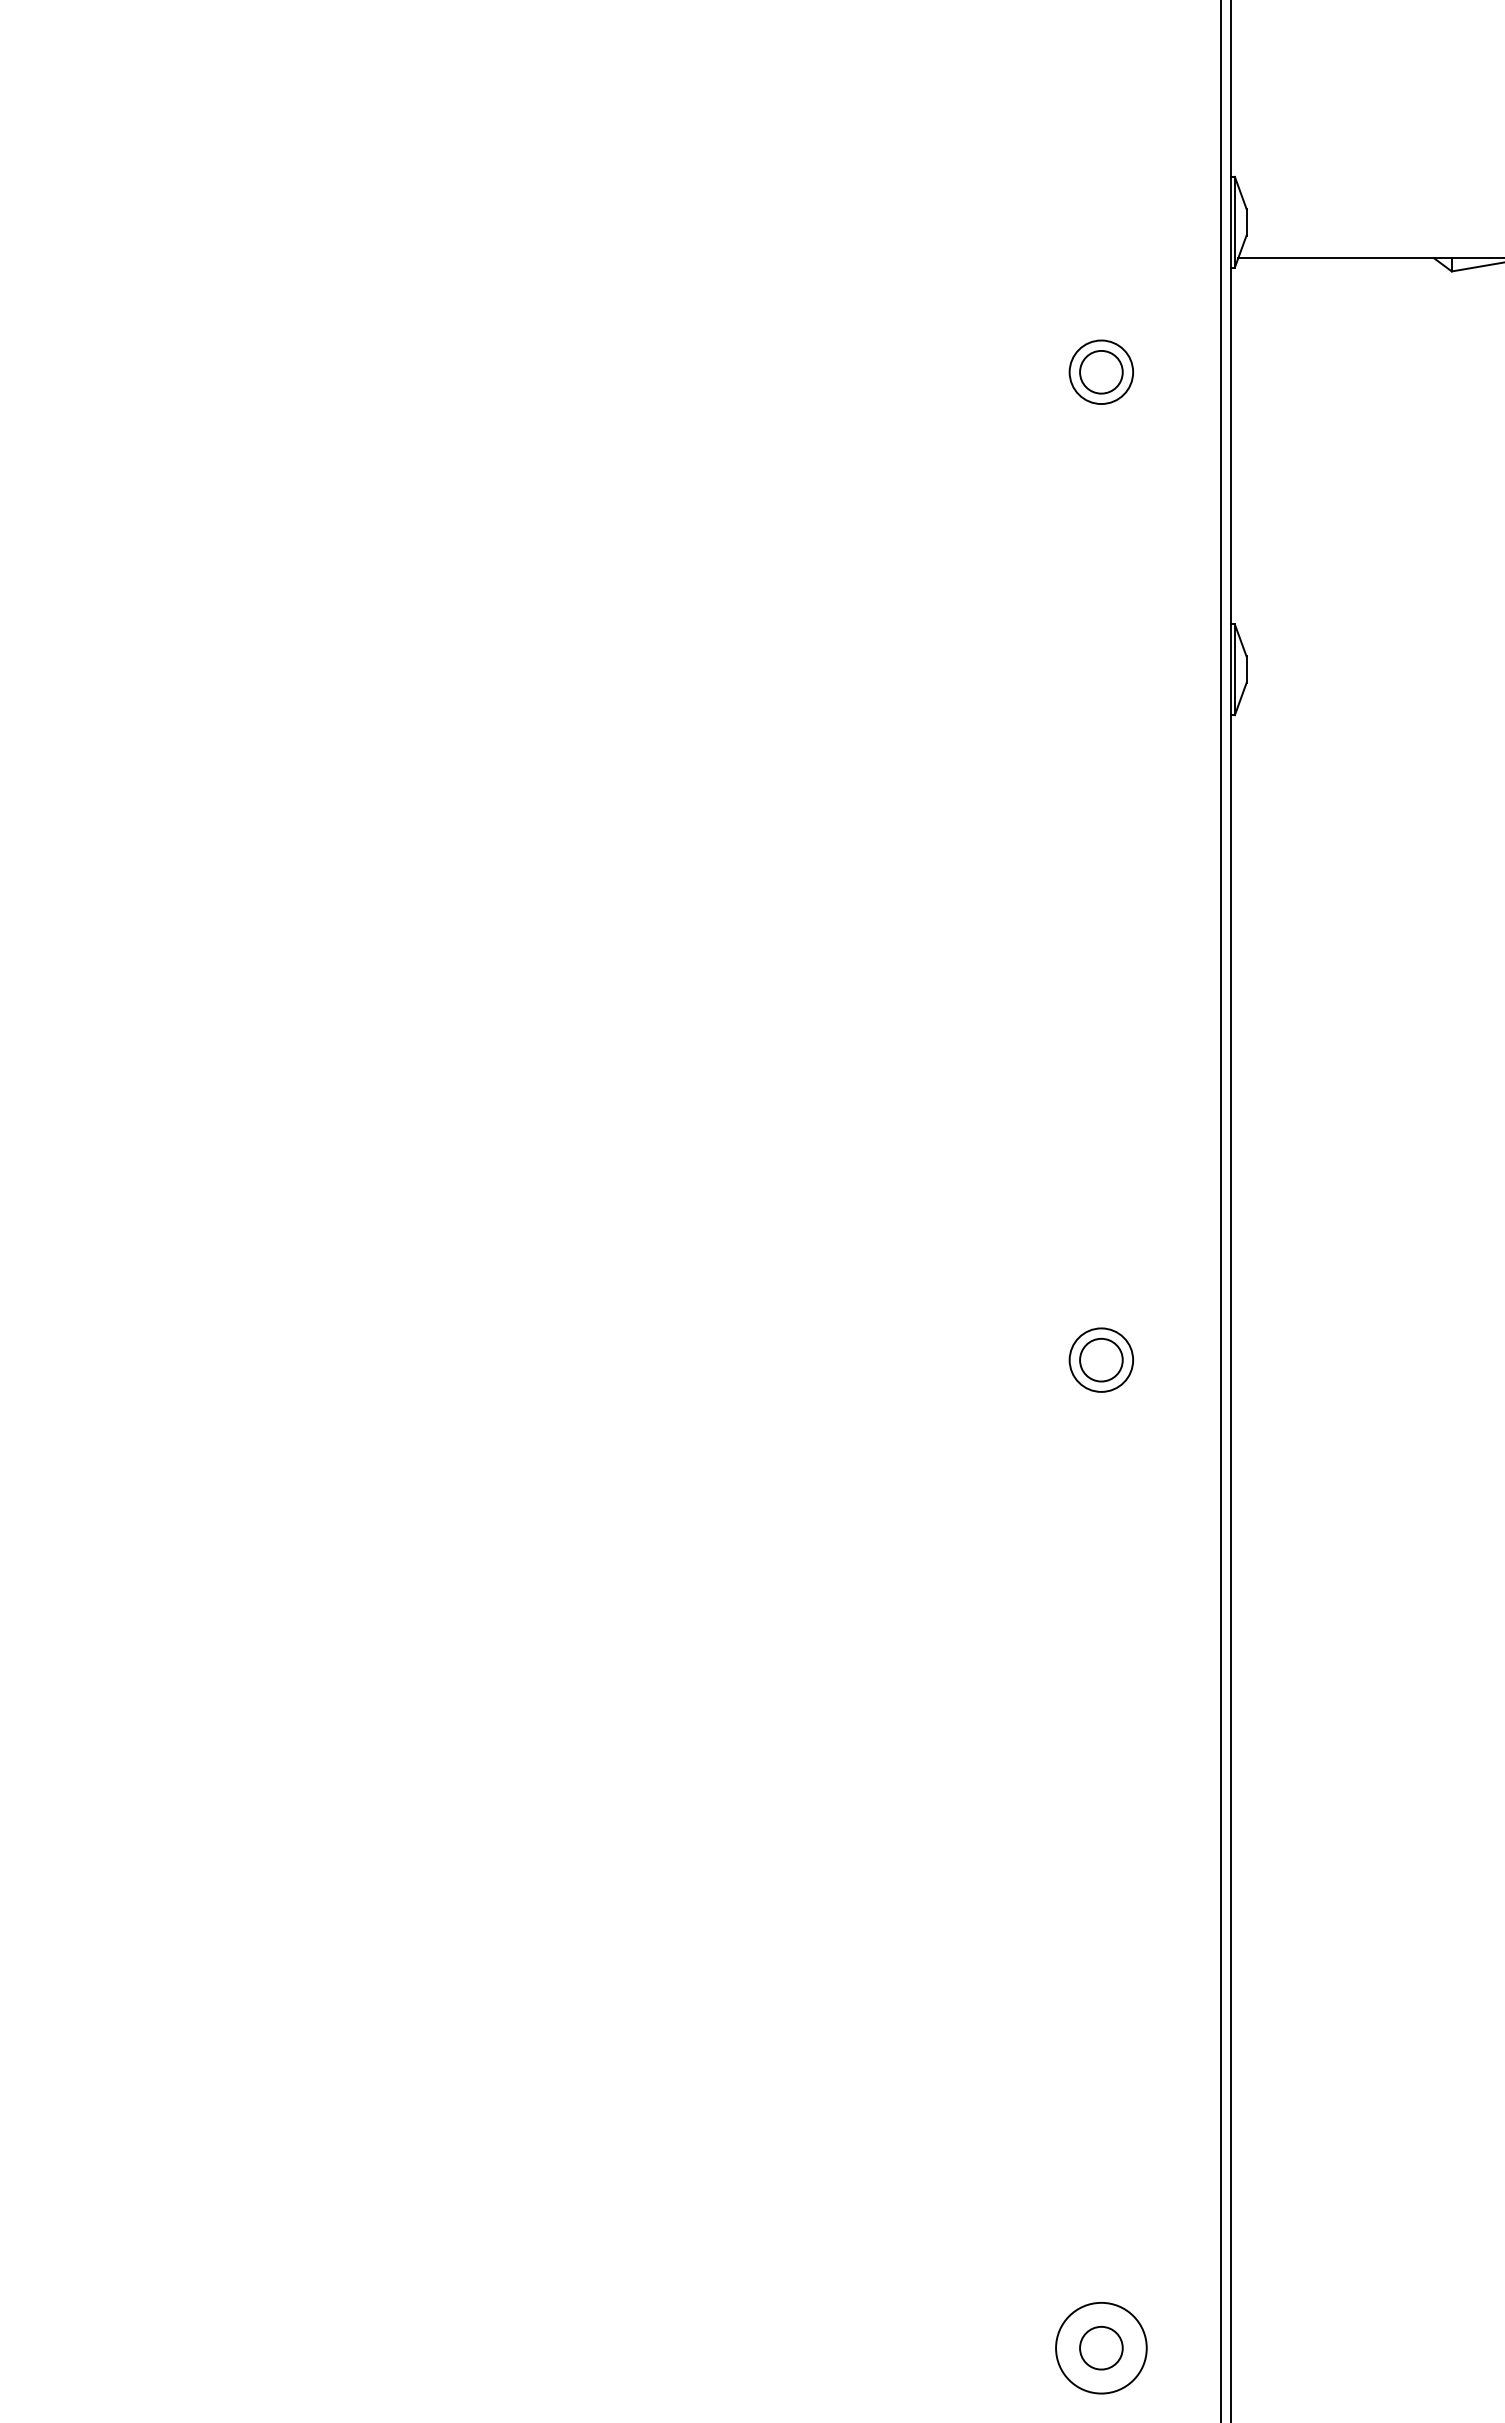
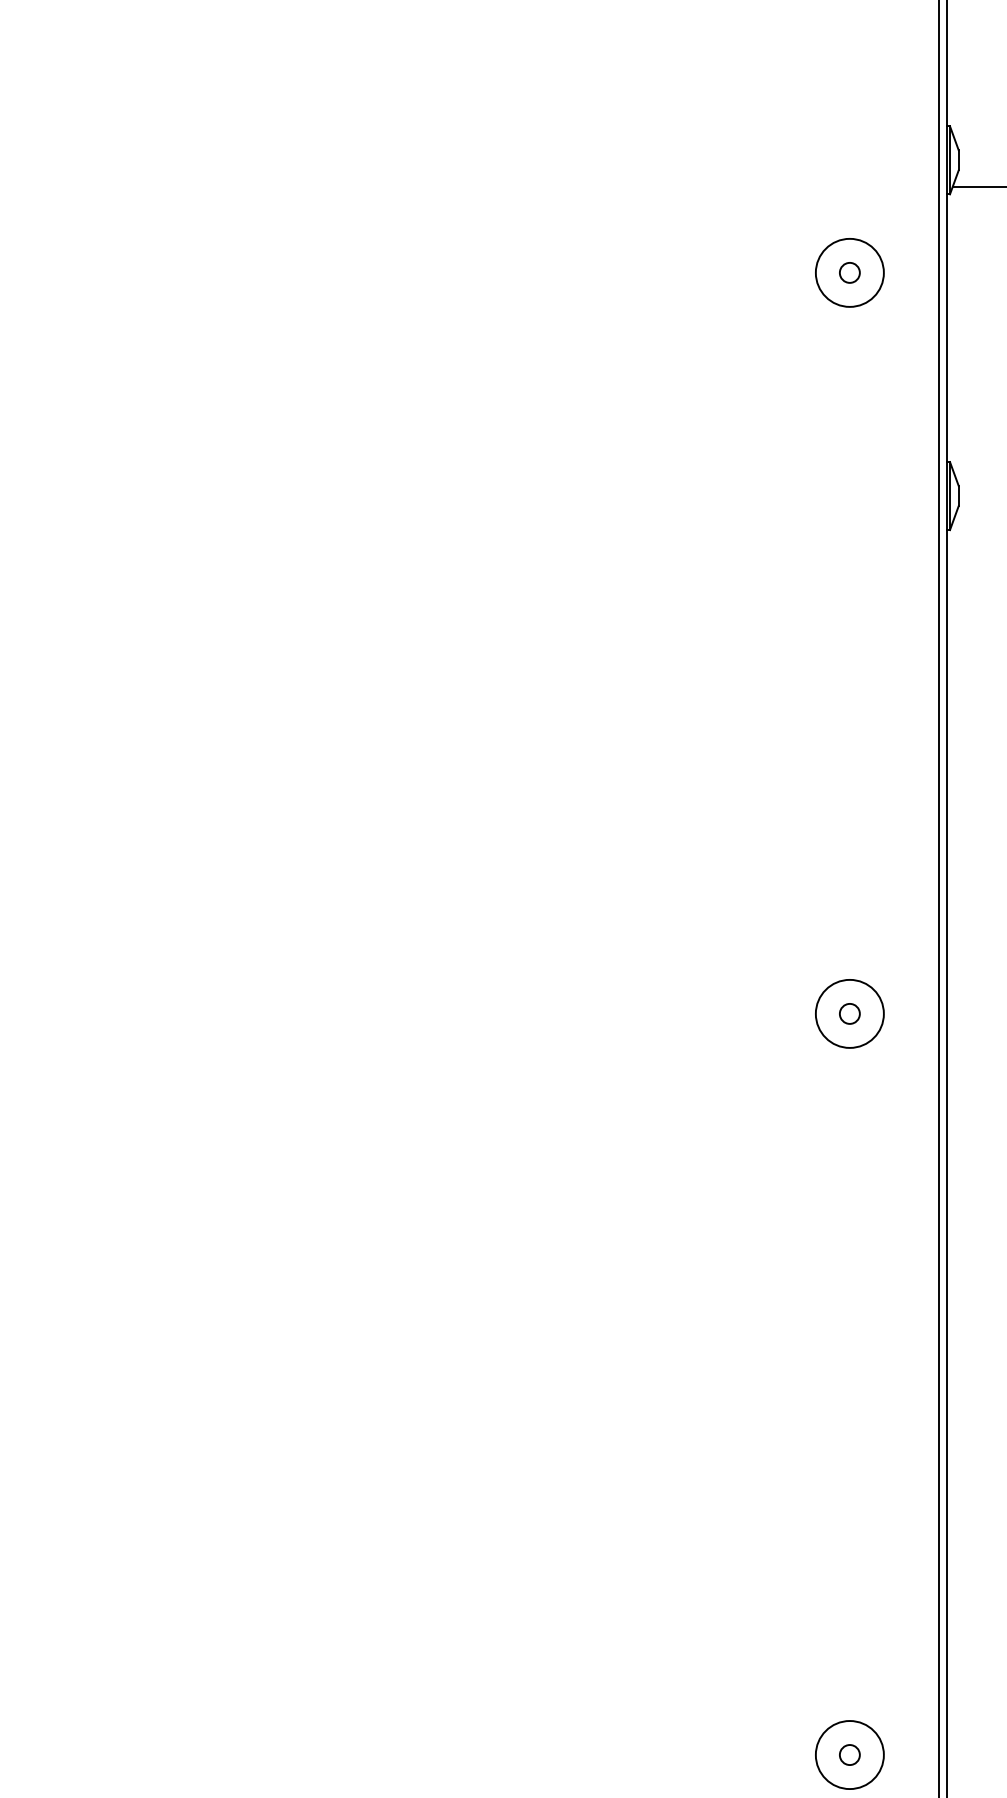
circle: (1101, 371) -> (849, 272), size x0.62
circle: (1101, 371) -> (849, 272), size x1.43
circle: (1101, 1359) -> (849, 1013), size x0.62
circle: (1101, 1359) -> (849, 1013), size x1.43
circle: (1101, 2347) -> (849, 1754), size x0.62

